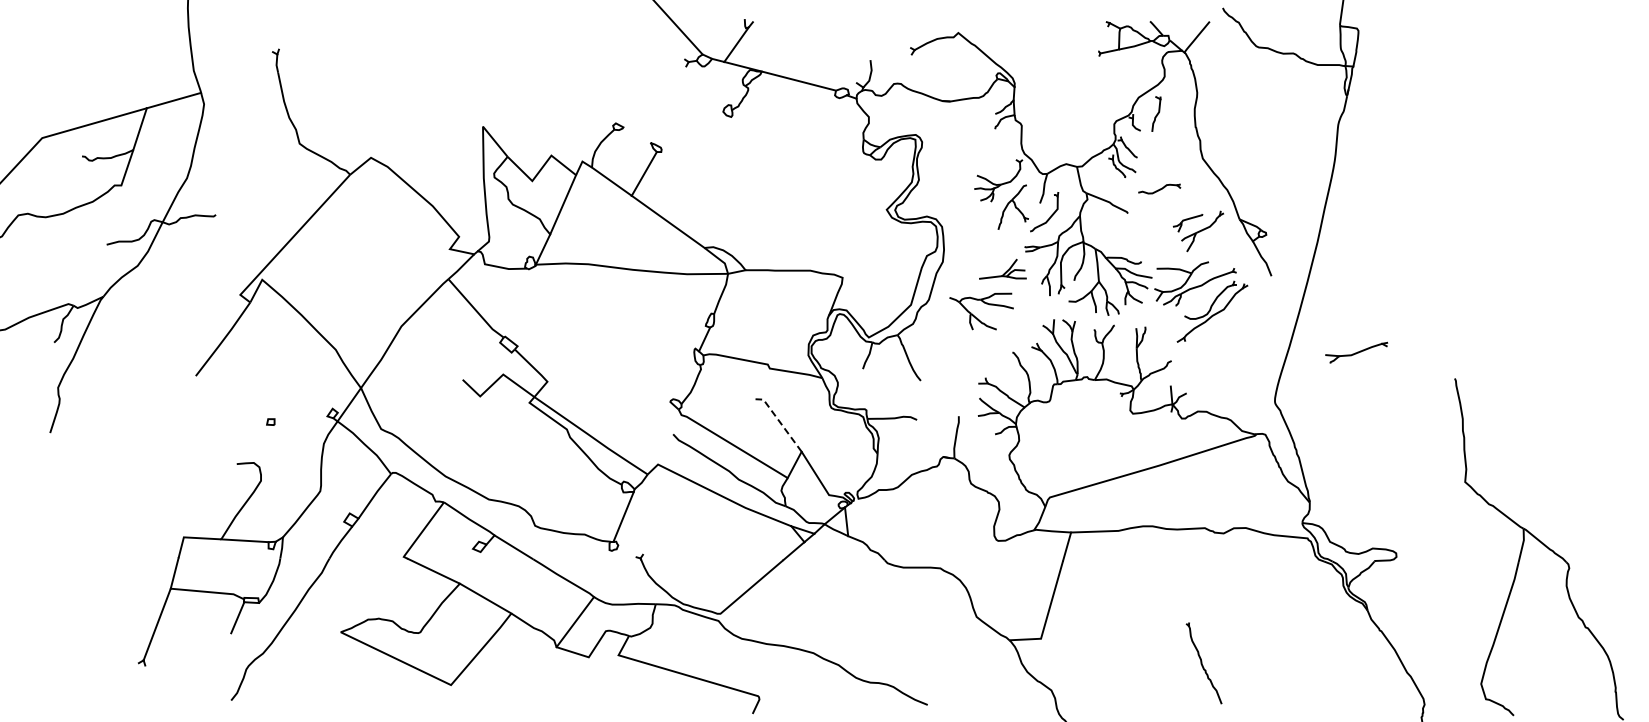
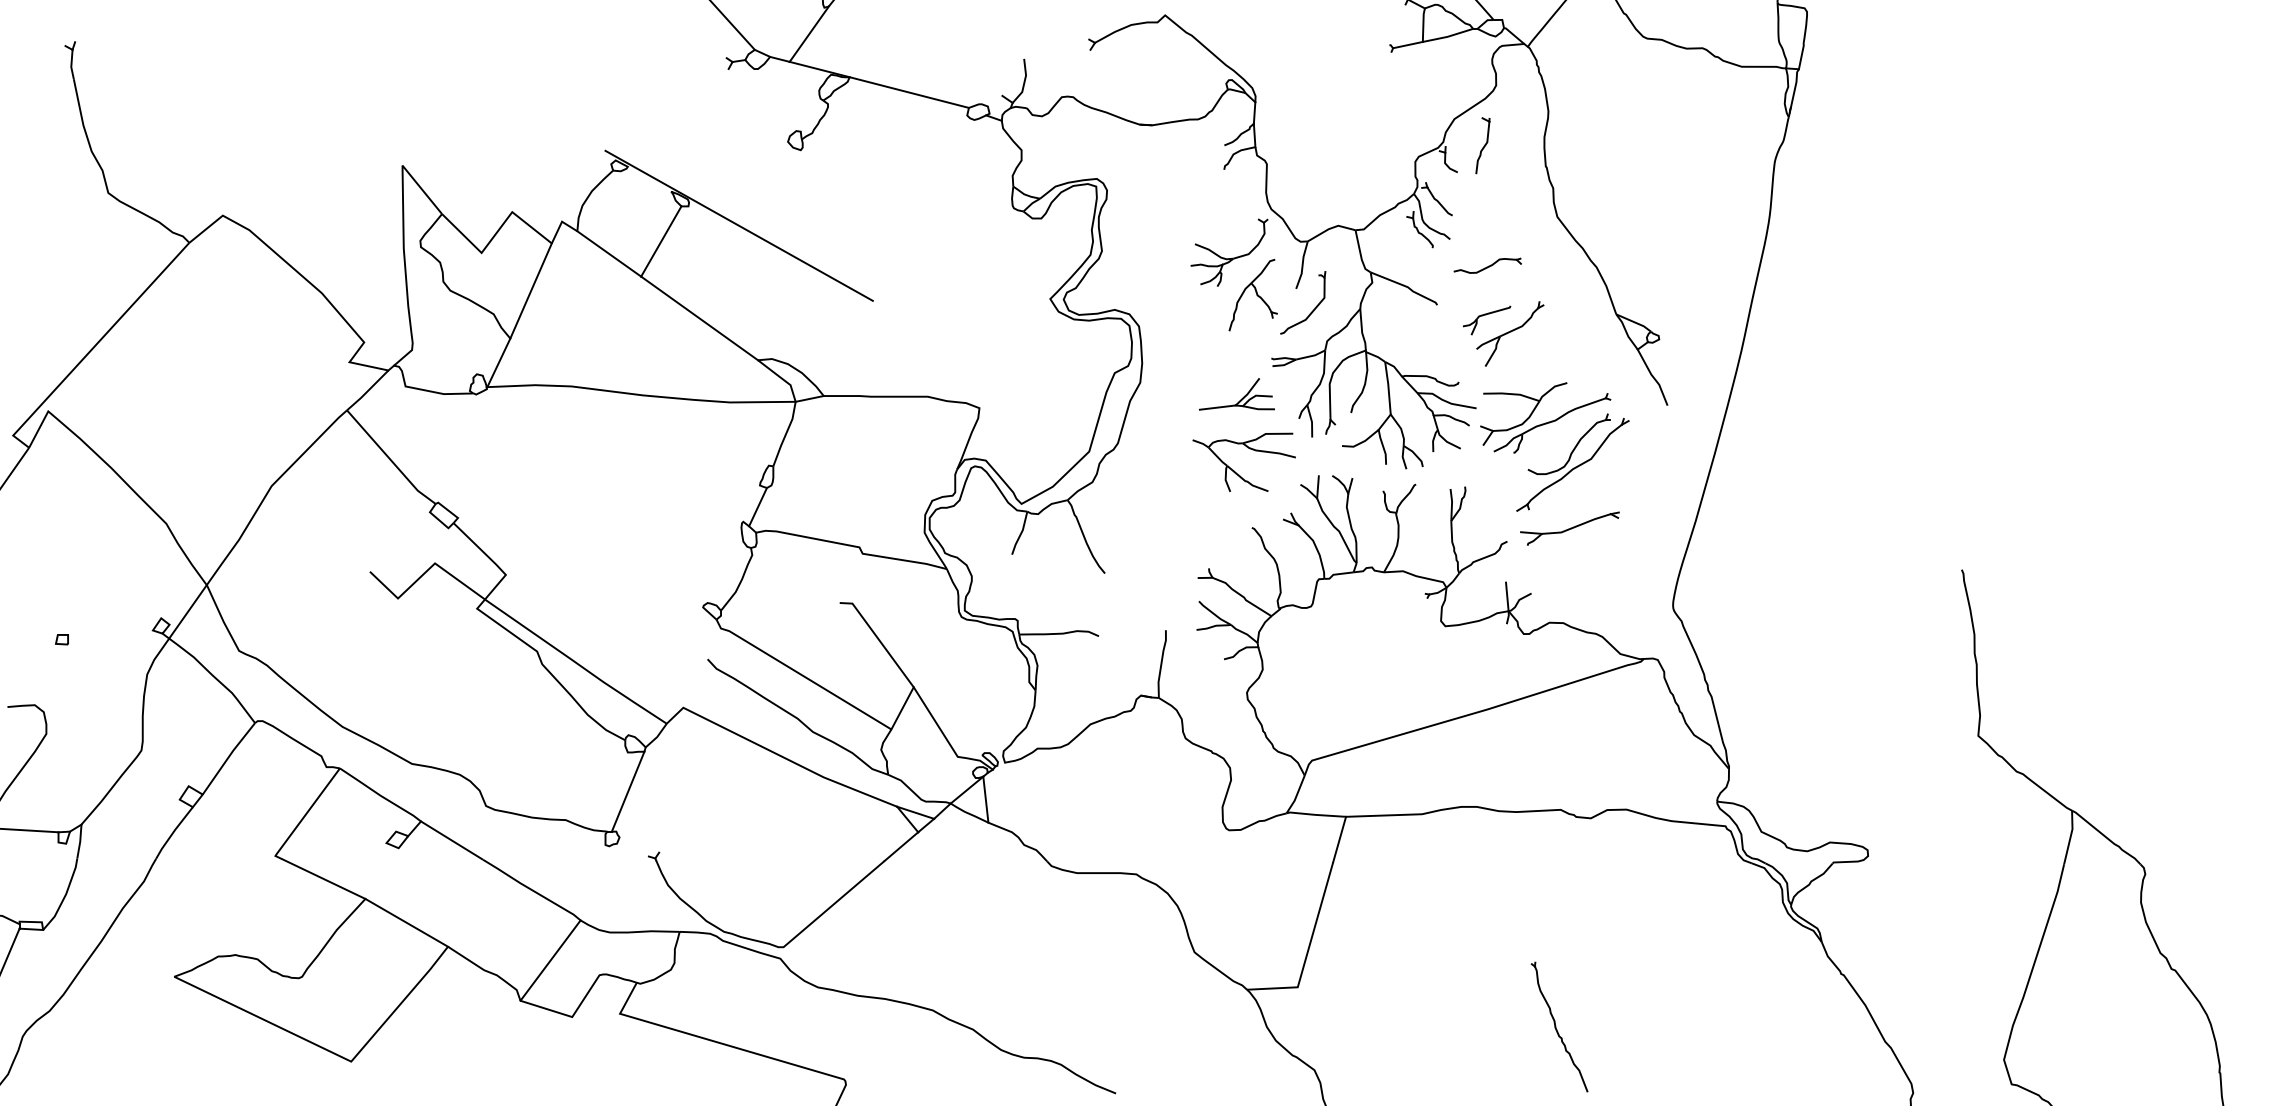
line: (692, 163) -> (738, 224), added
part: (1198, 231) -> (1503, 333), moved
part: (977, 317) -> (1237, 471), moved
part: (1356, 352) -> (1569, 528), moved
line: (779, 422) -> (878, 640), dashed -> solid

